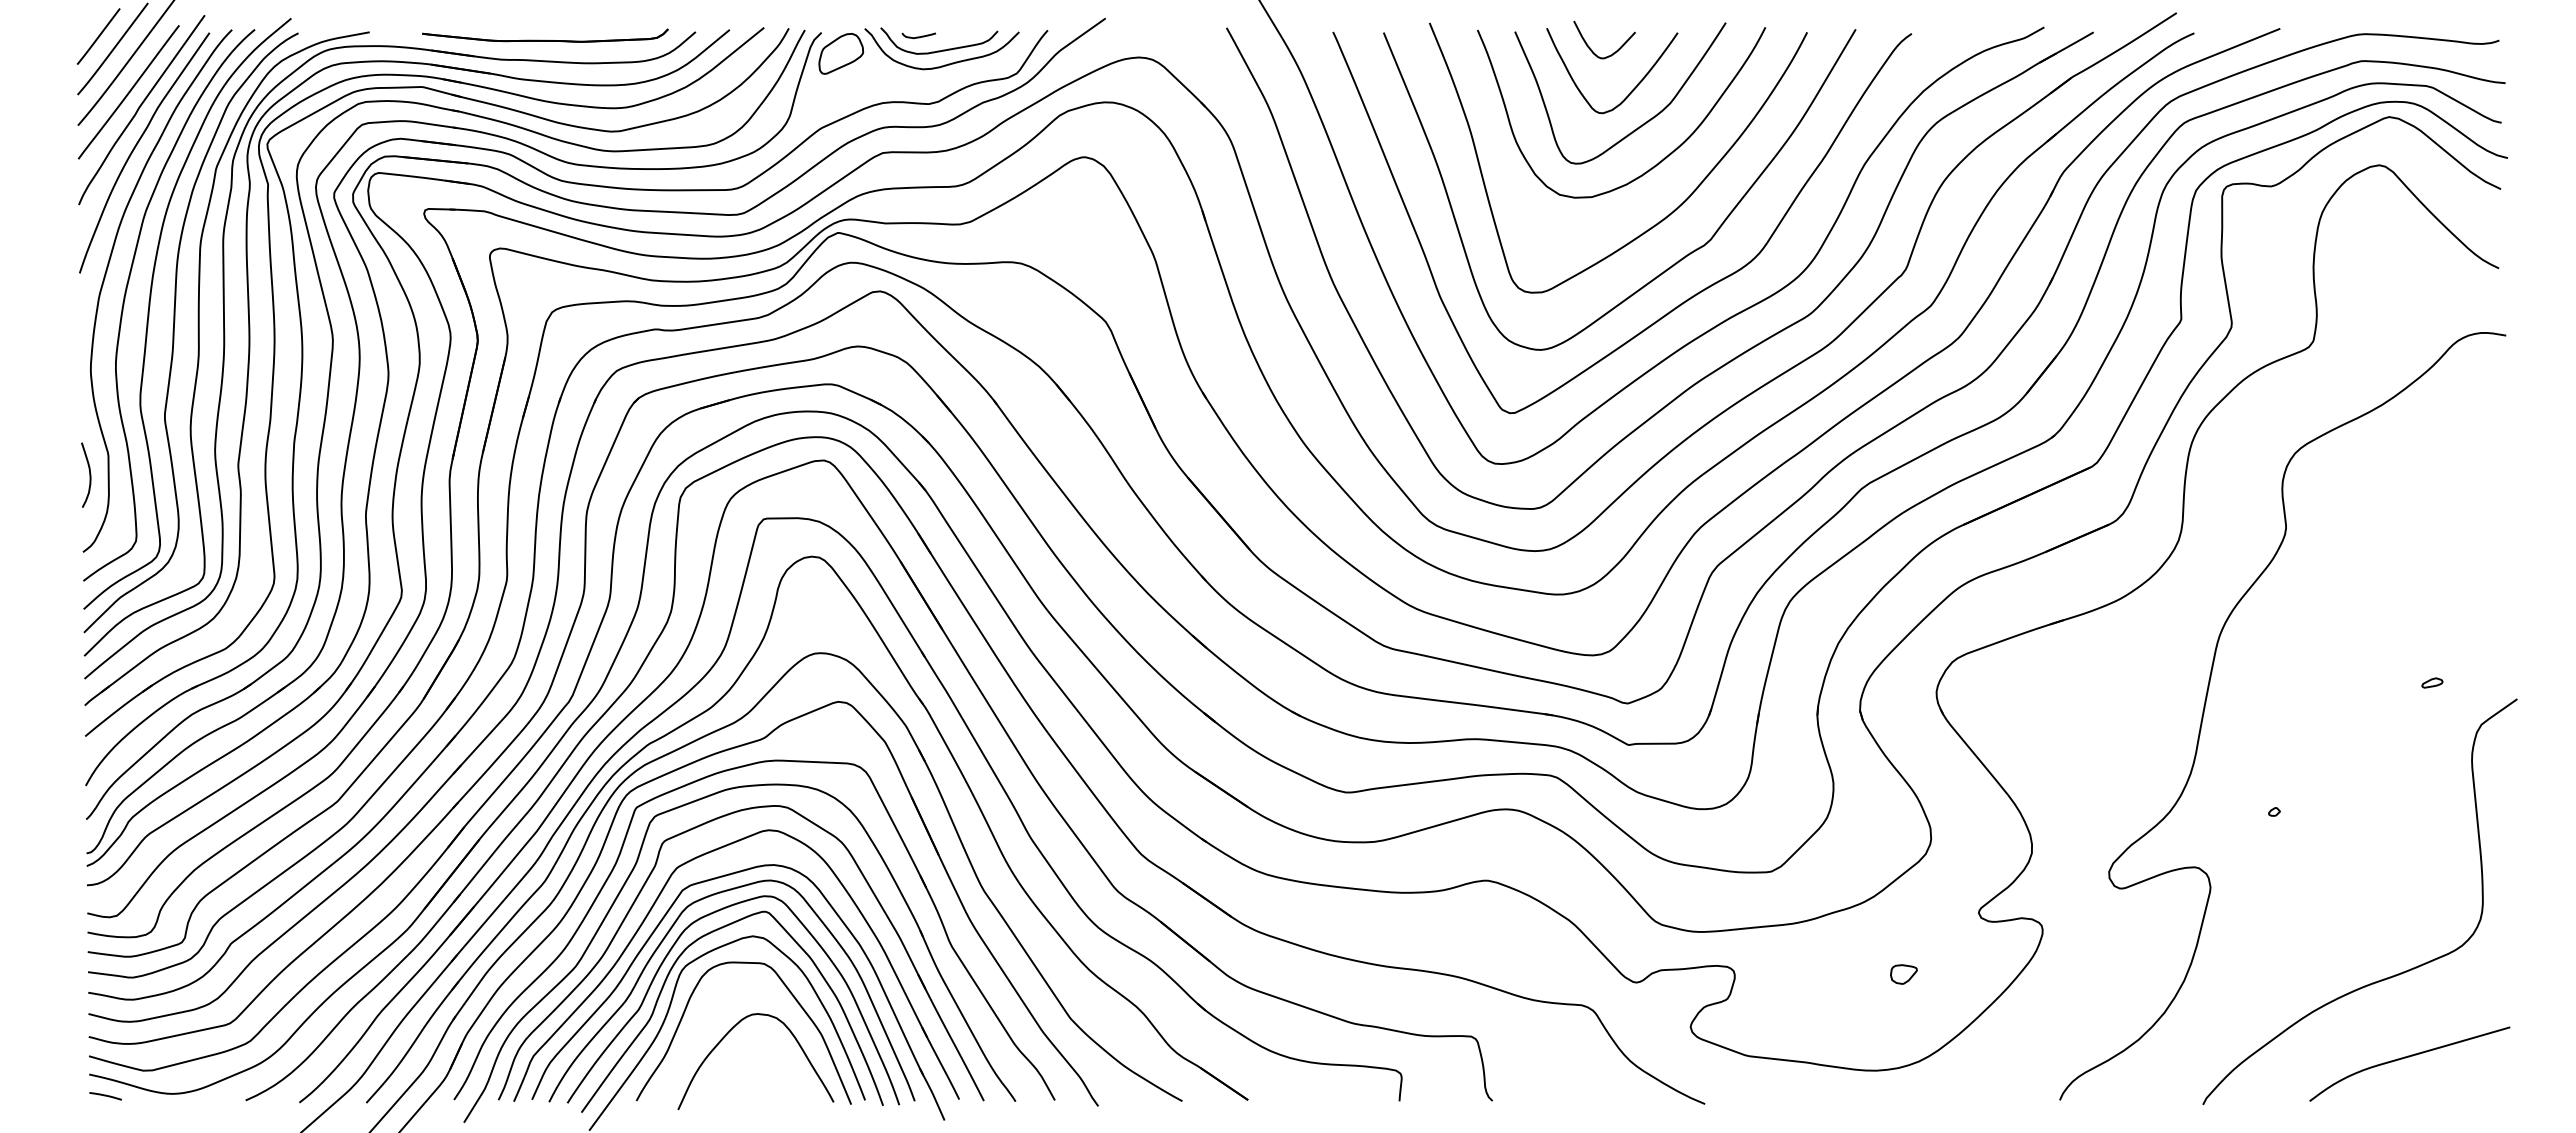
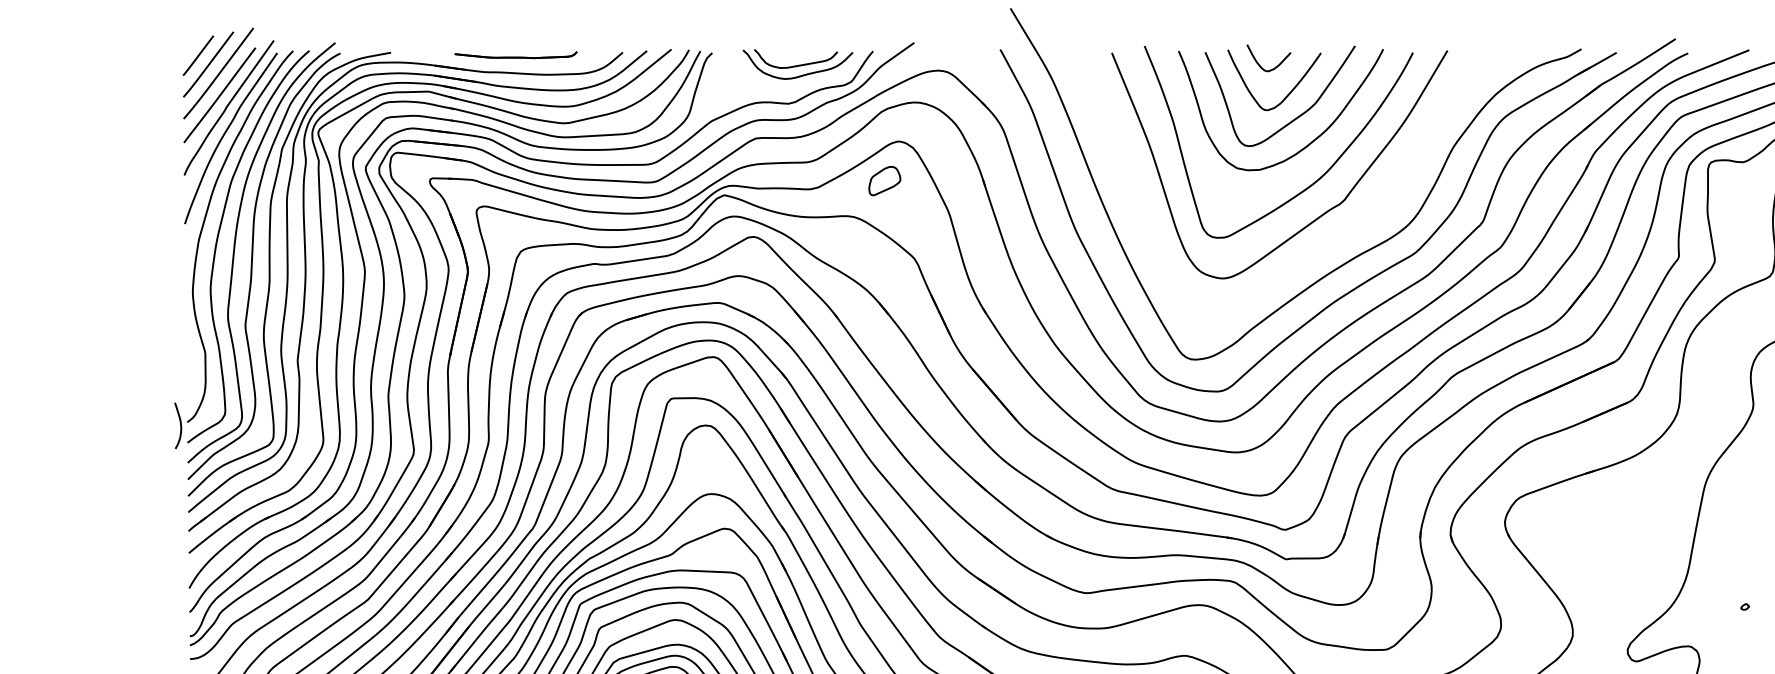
part: (545, 35) -> (516, 54), size x0.7
curve: (918, 36) -> (781, 55), removed
part: (840, 53) -> (884, 180), moved
curve: (1677, 305) -> (1320, 246), removed
curve: (89, 474) -> (180, 425), moved

